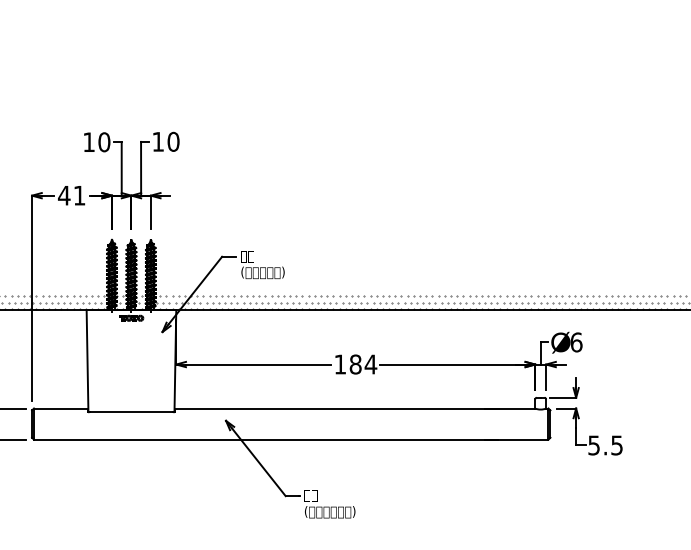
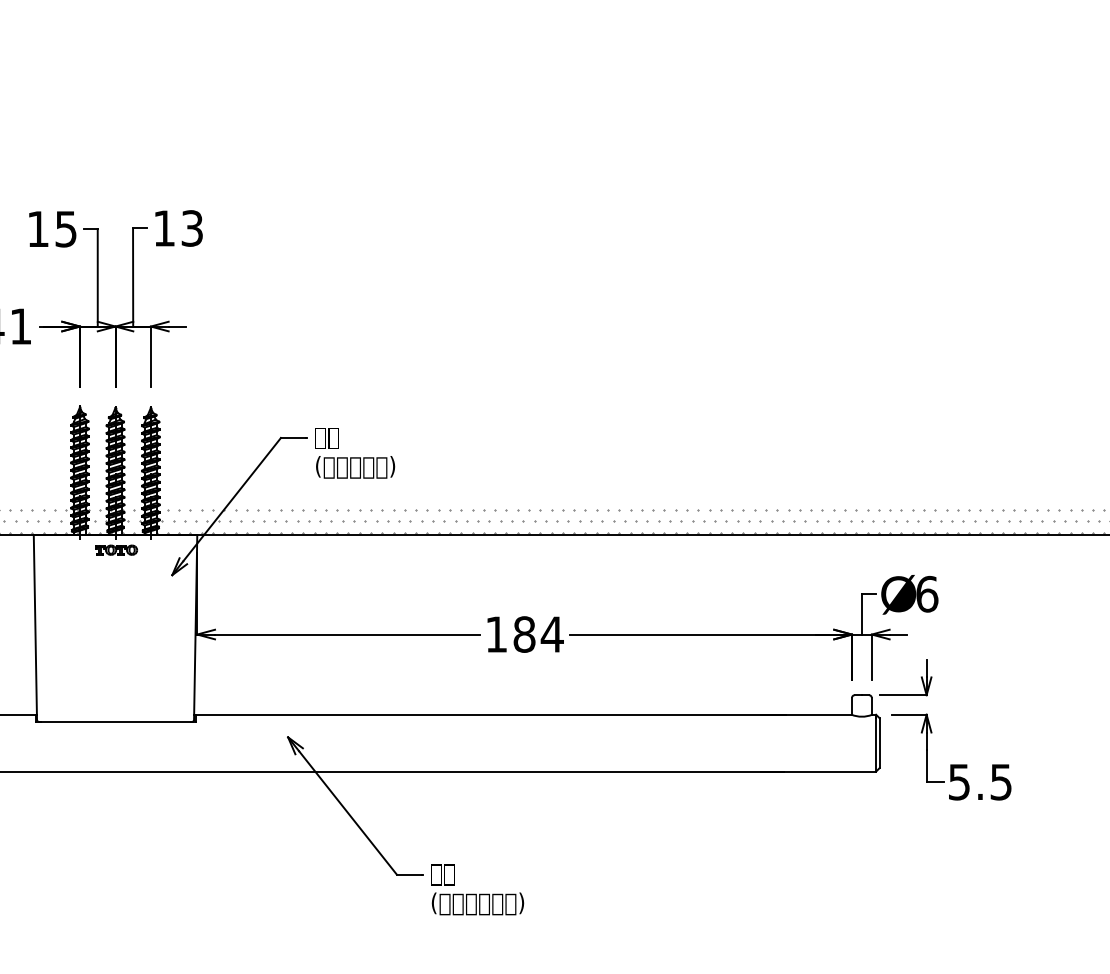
text: (173, 141) -> (192, 227), 10 -> 13
text: (104, 142) -> (66, 229), 10 -> 15

